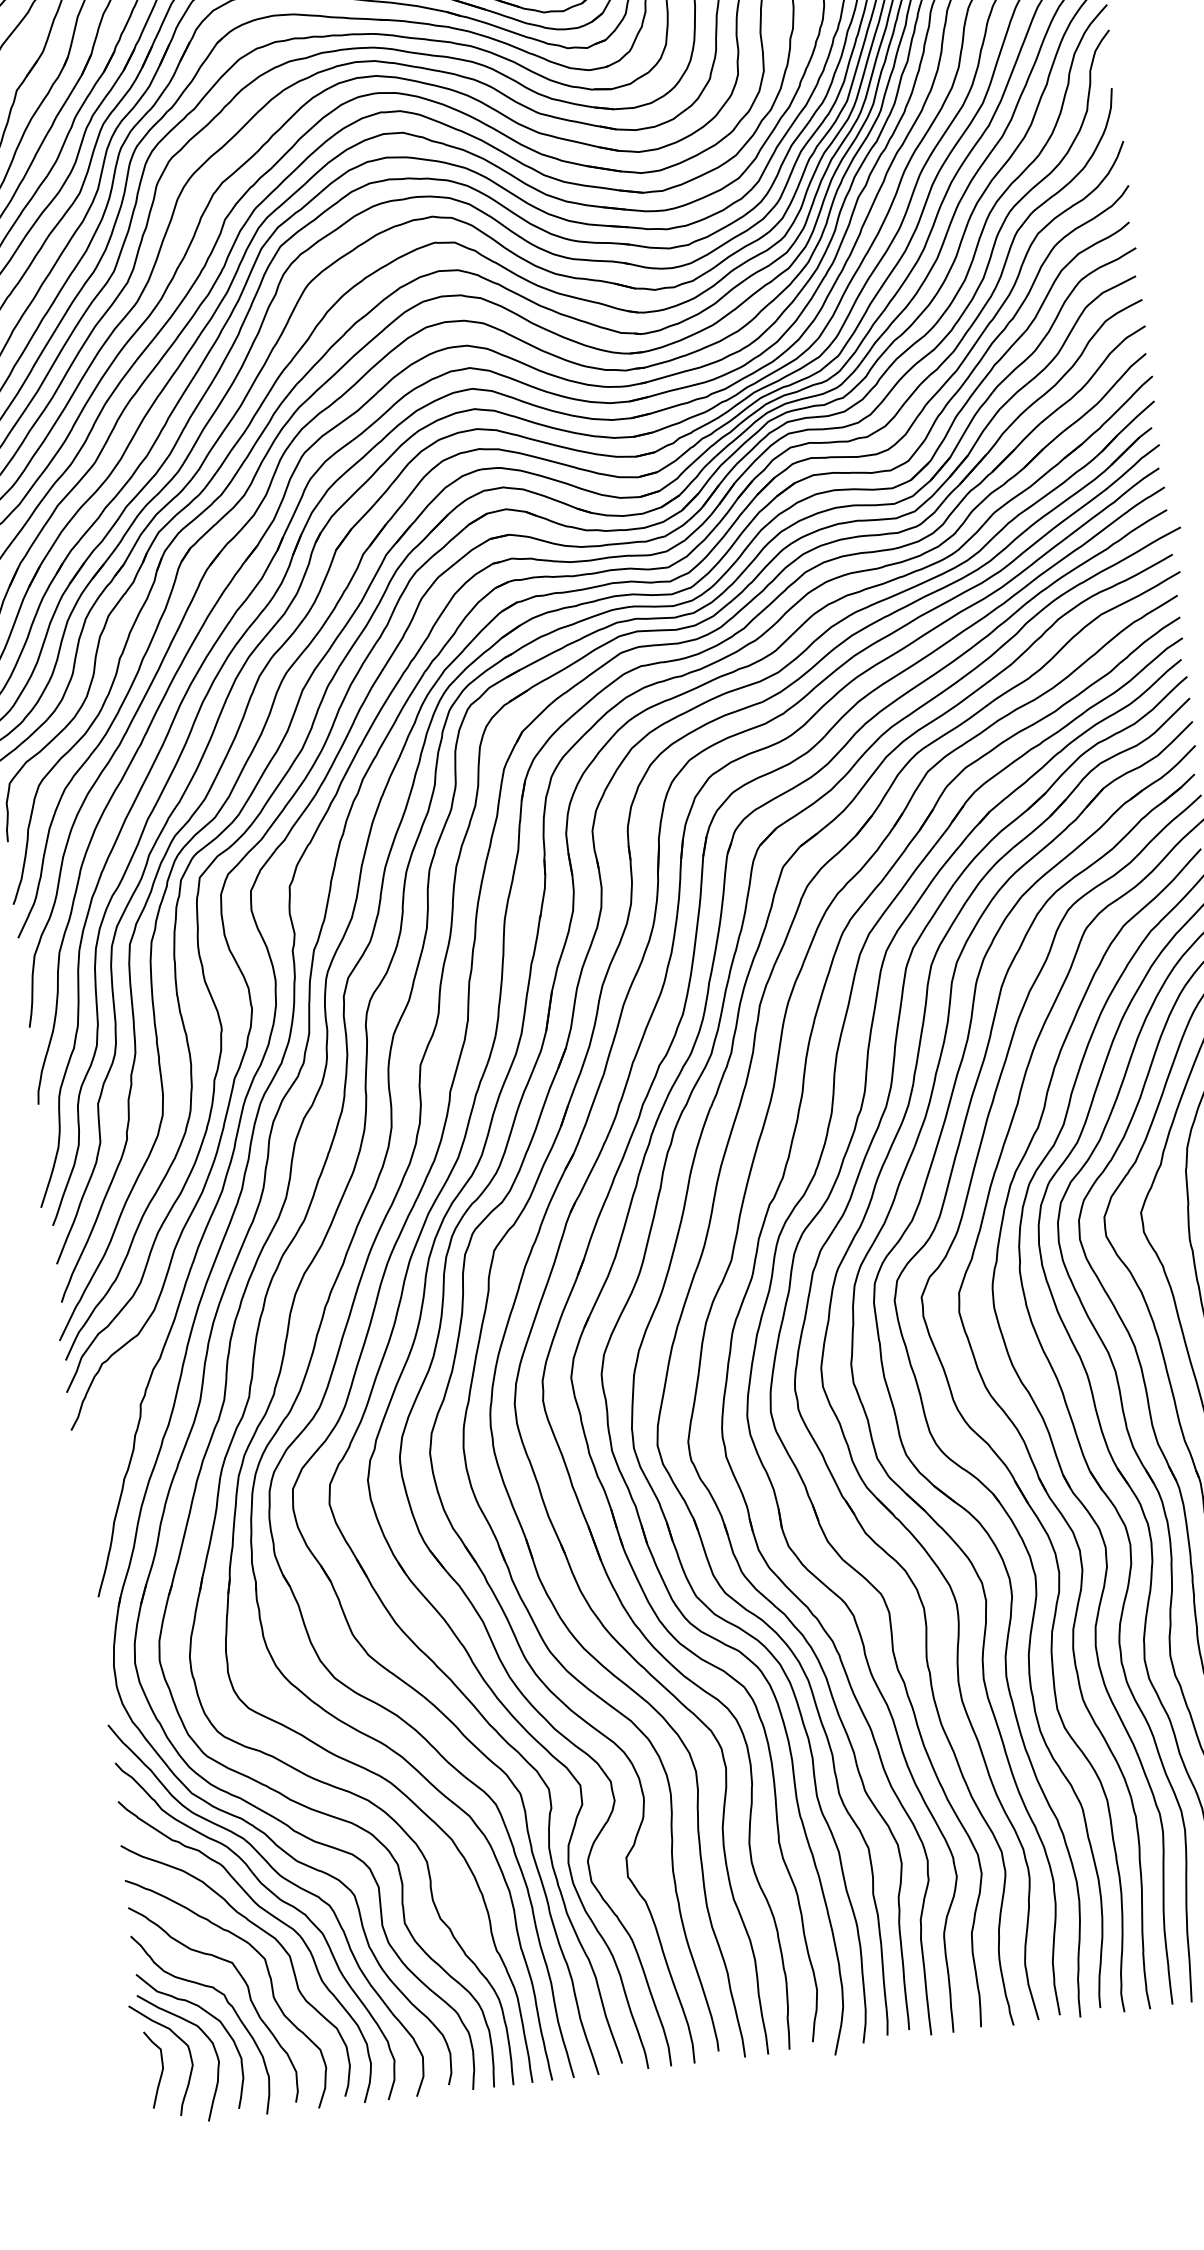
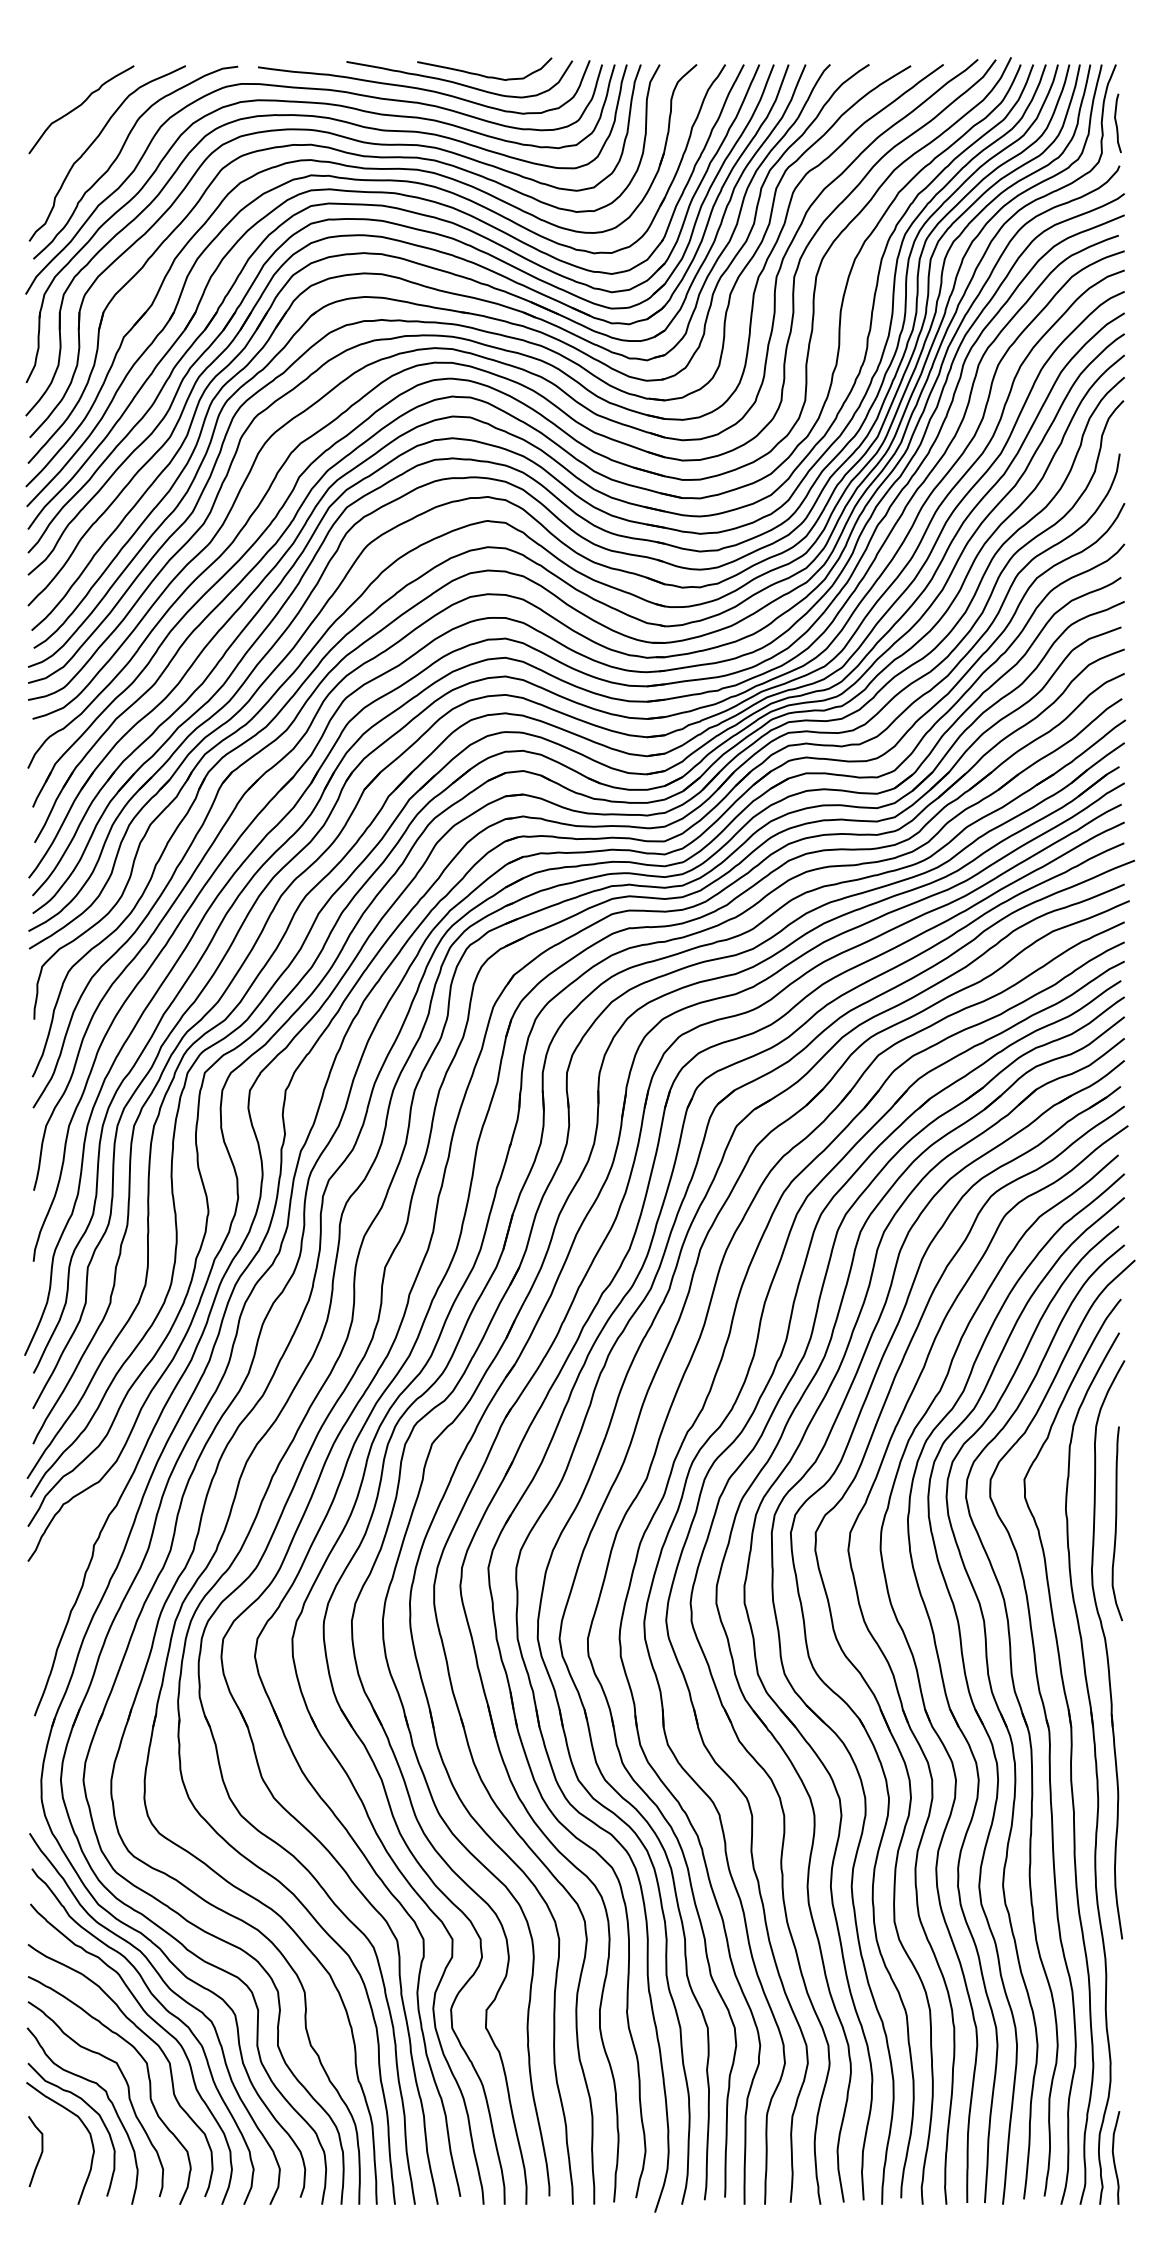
curve: (179, 2040) -> (60, 2127), removed

